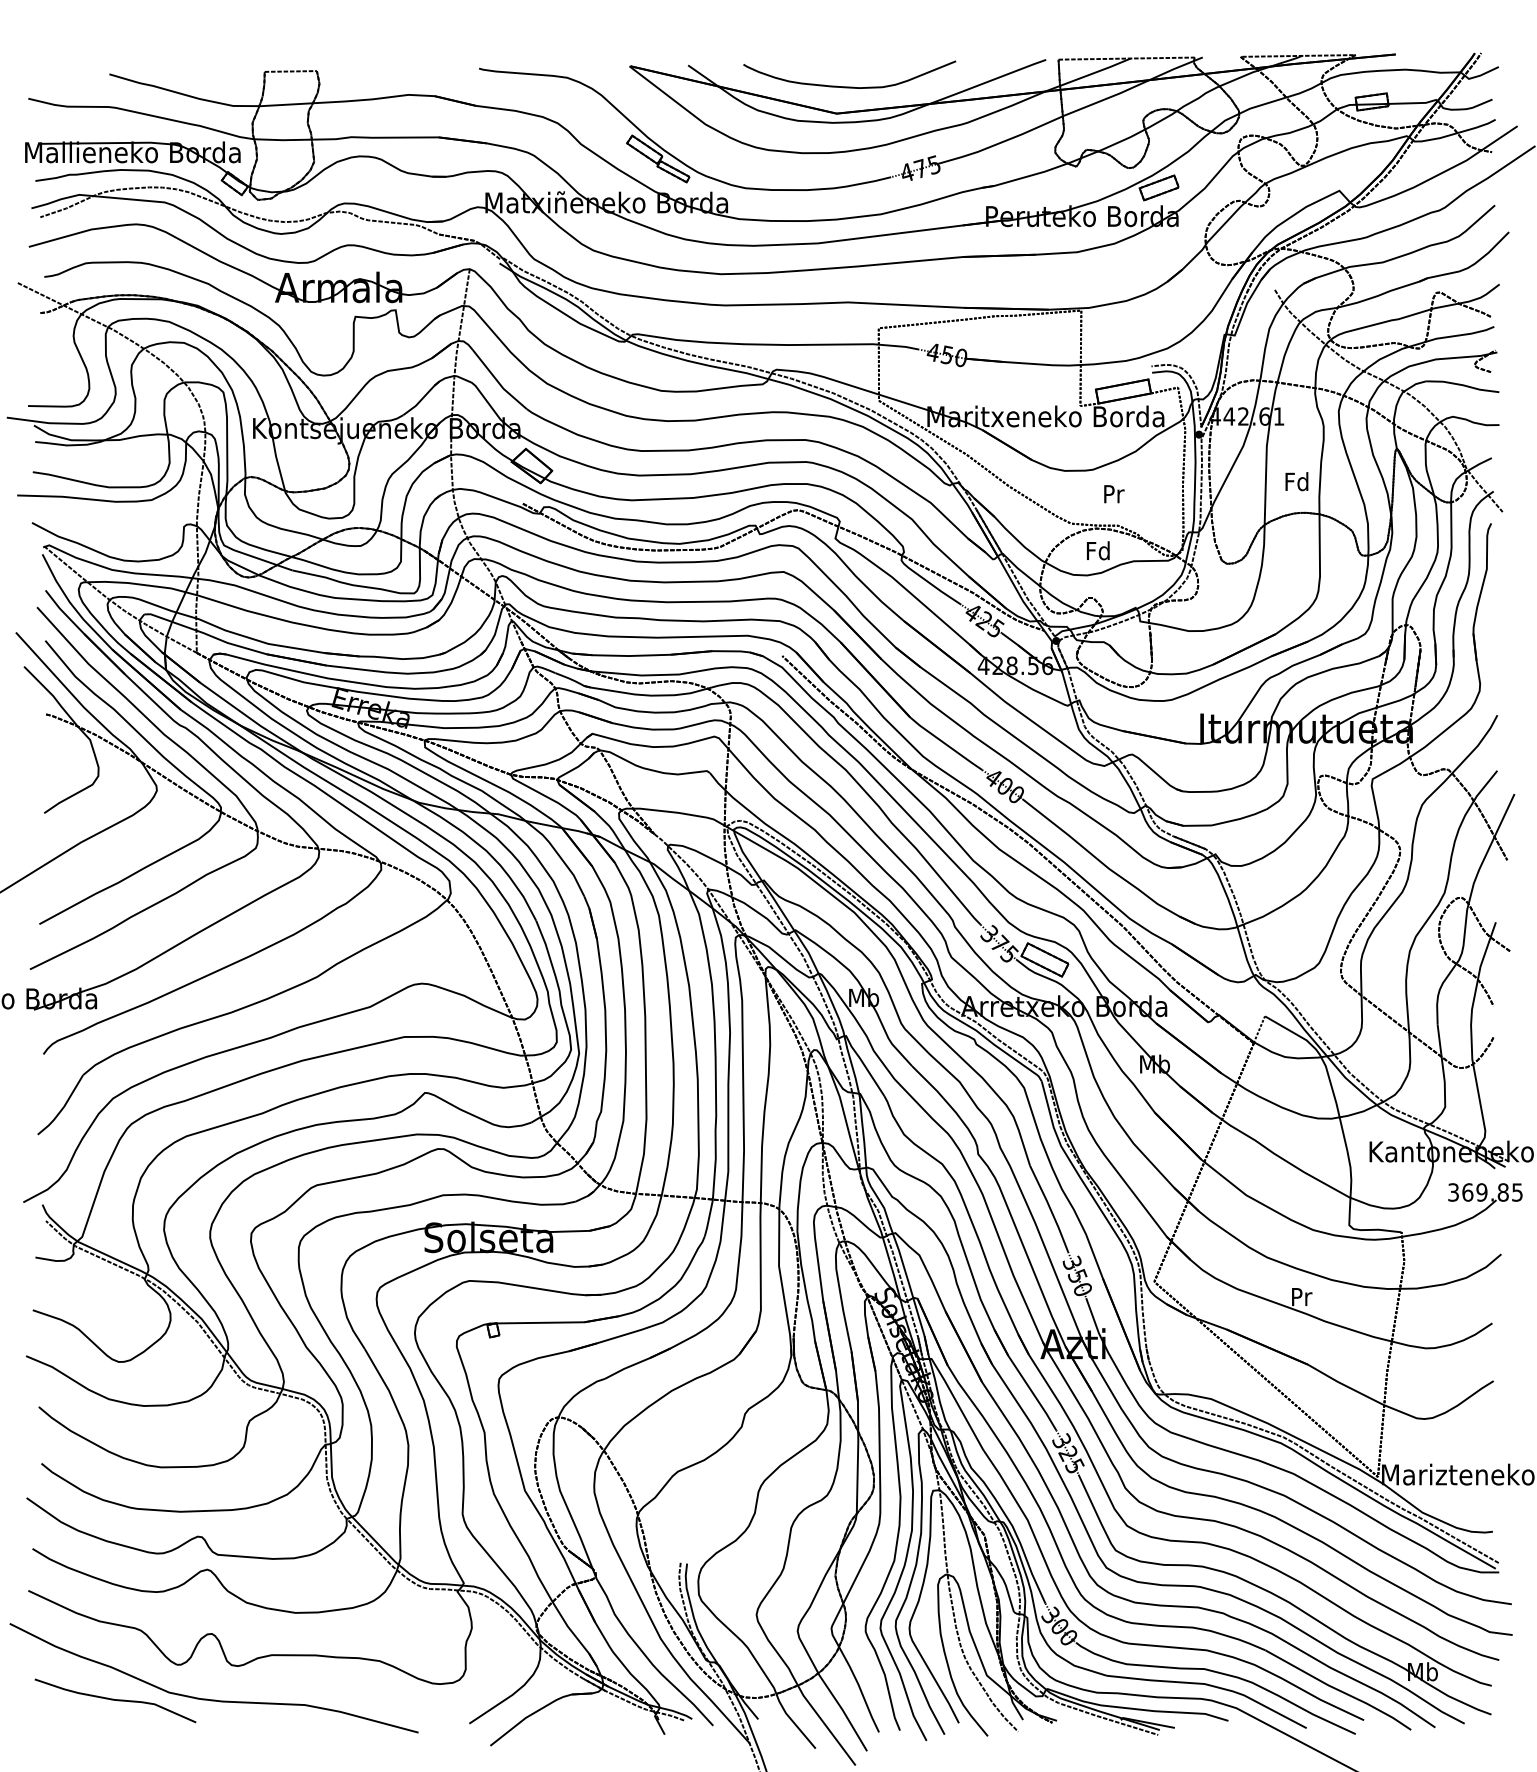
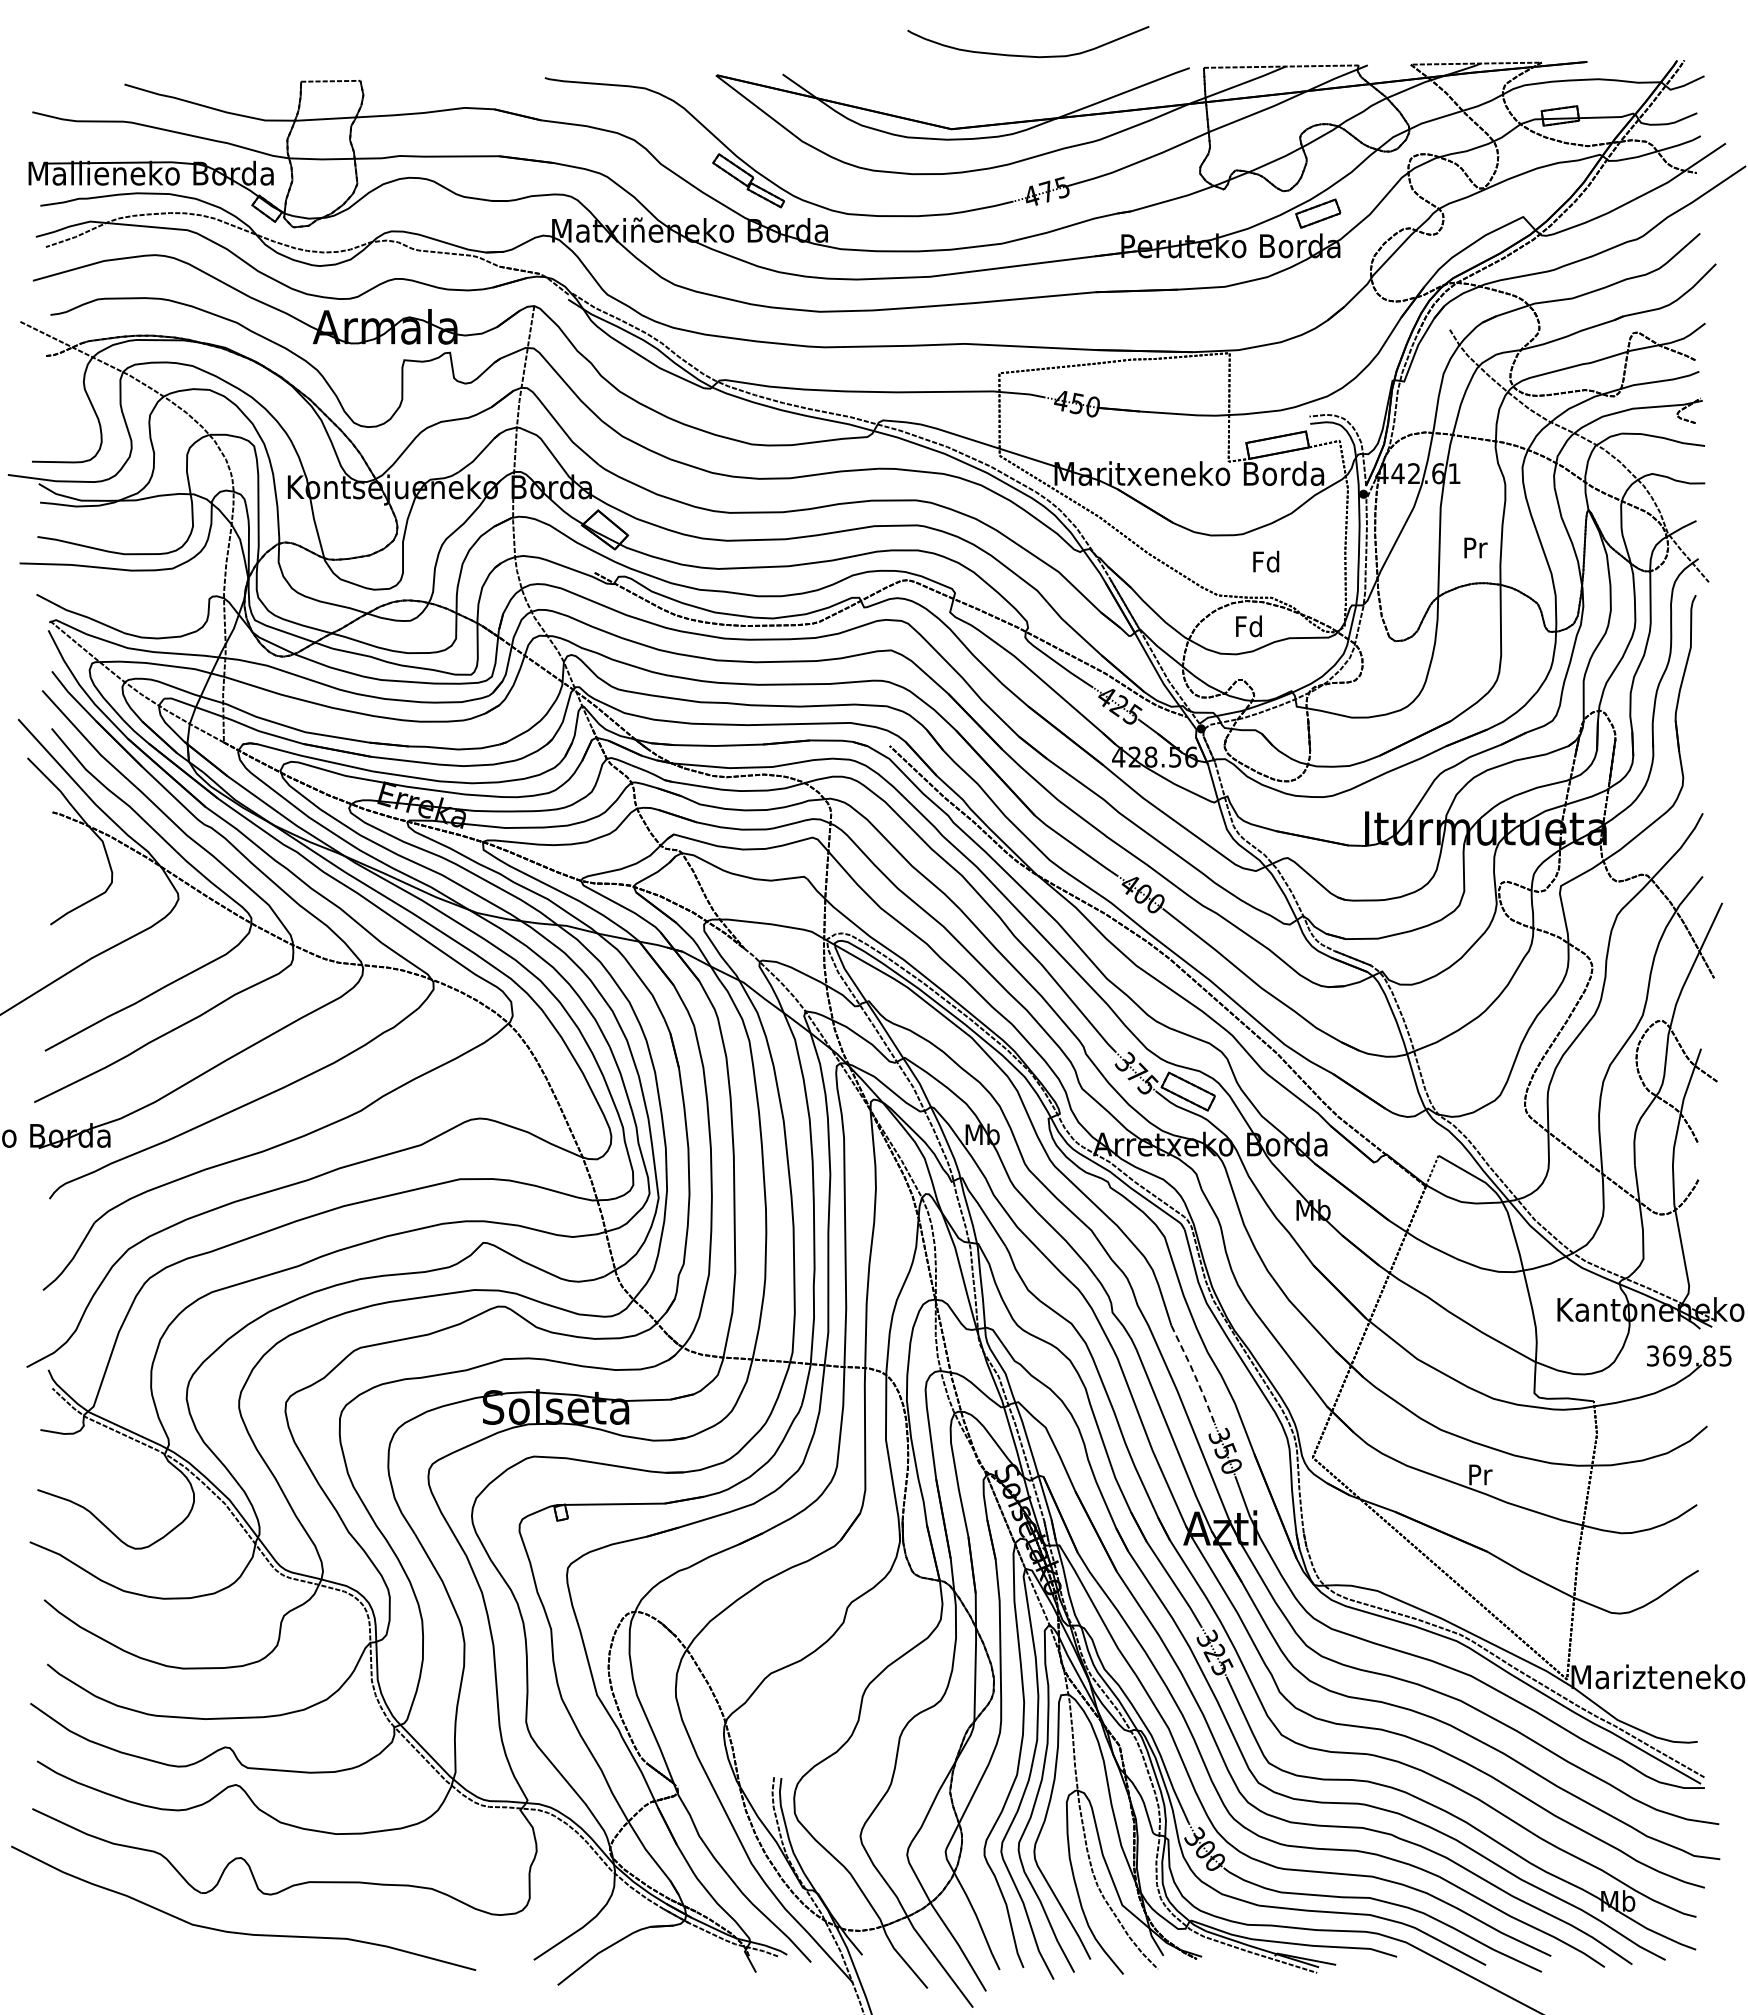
curve: (849, 86) -> (1028, 55), moved
text: (1296, 481) -> (1474, 547), Fd -> Pr
text: (1113, 493) -> (1266, 561), Pr -> Fd
line: (1050, 1208) -> (1194, 1374), solid -> dashed
curve: (115, 1700) -> (131, 1933), removed

